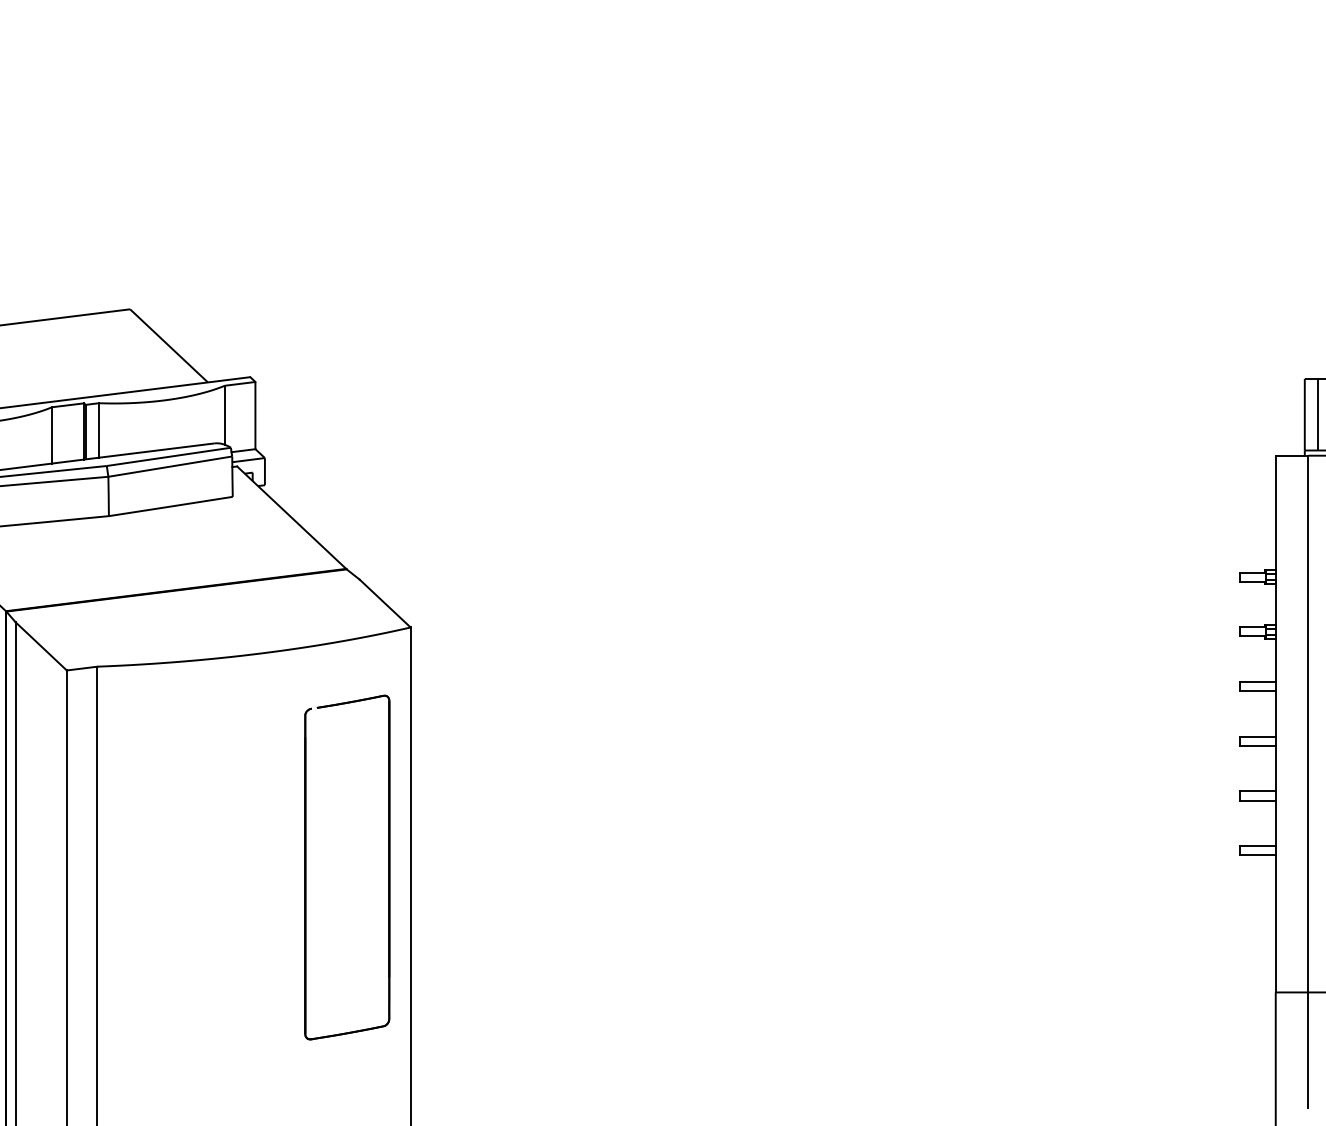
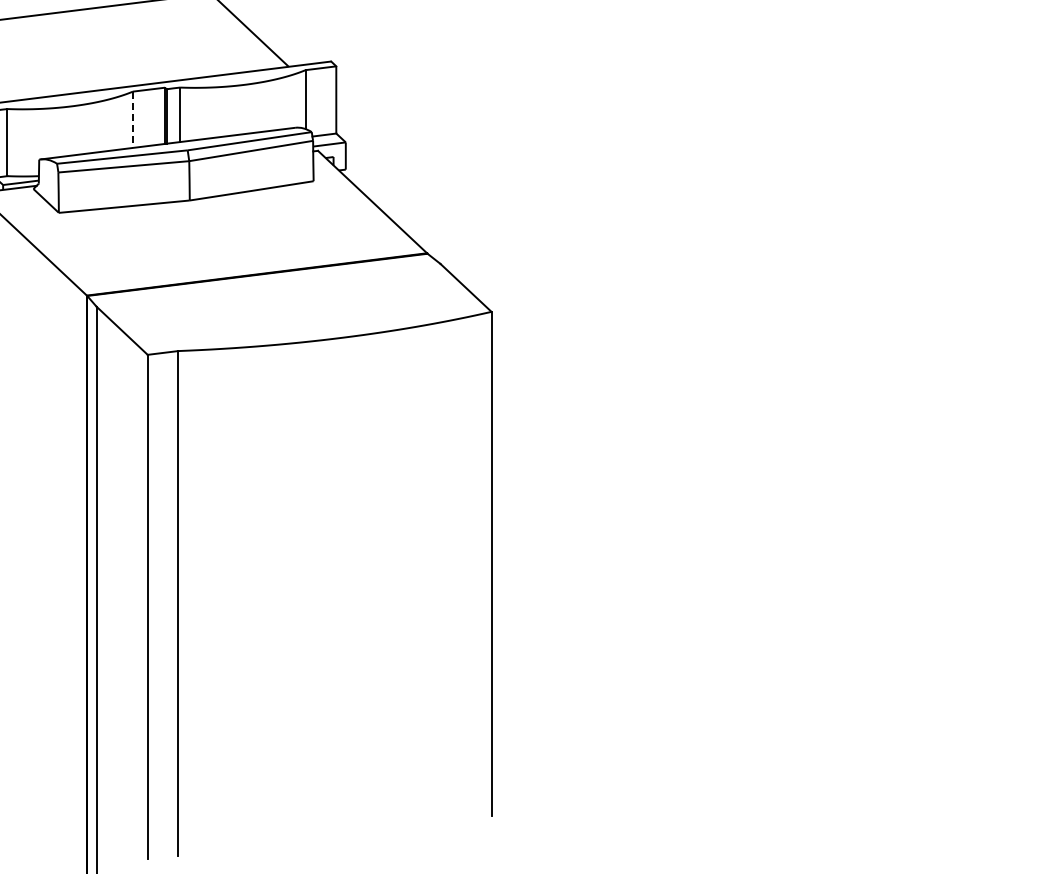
line: (52, 435) -> (133, 119), solid -> dashed
part: (306, 867) -> (387, 551), removed

